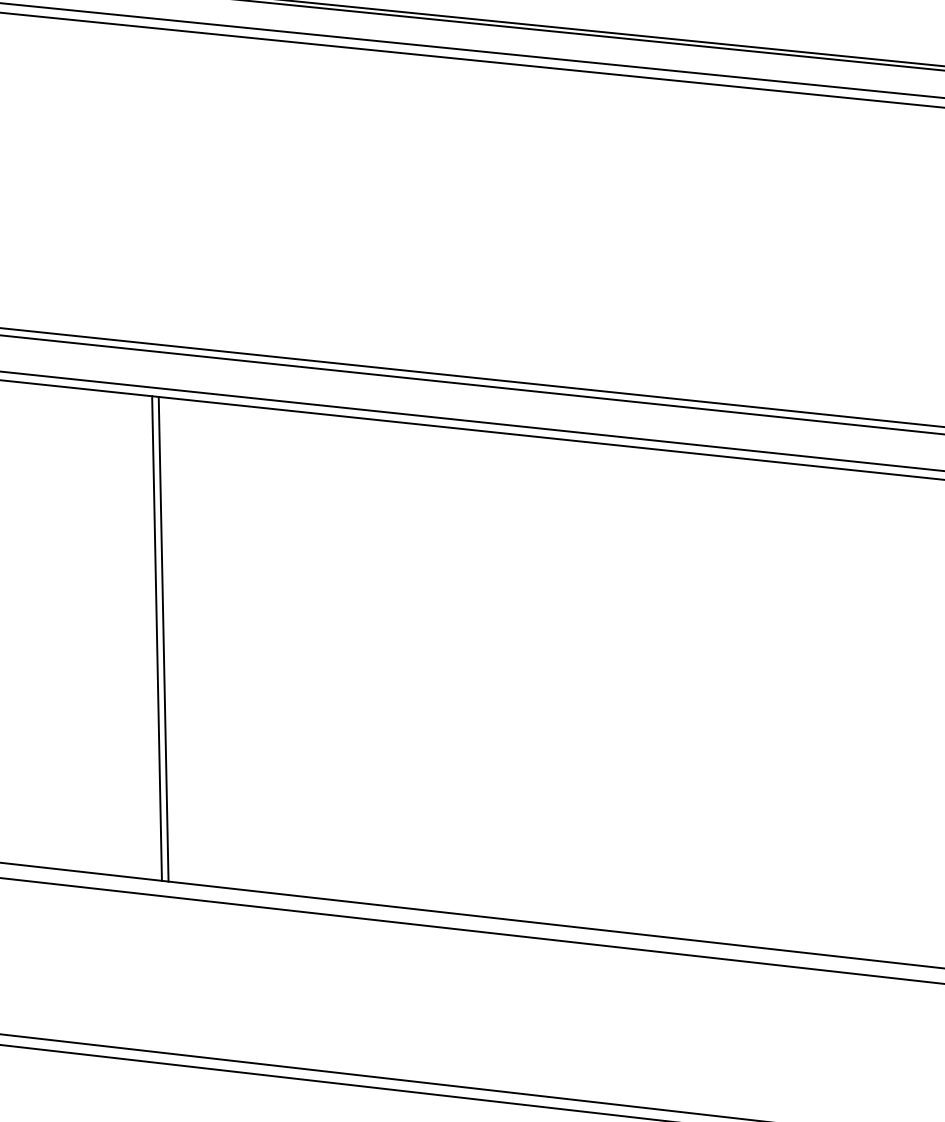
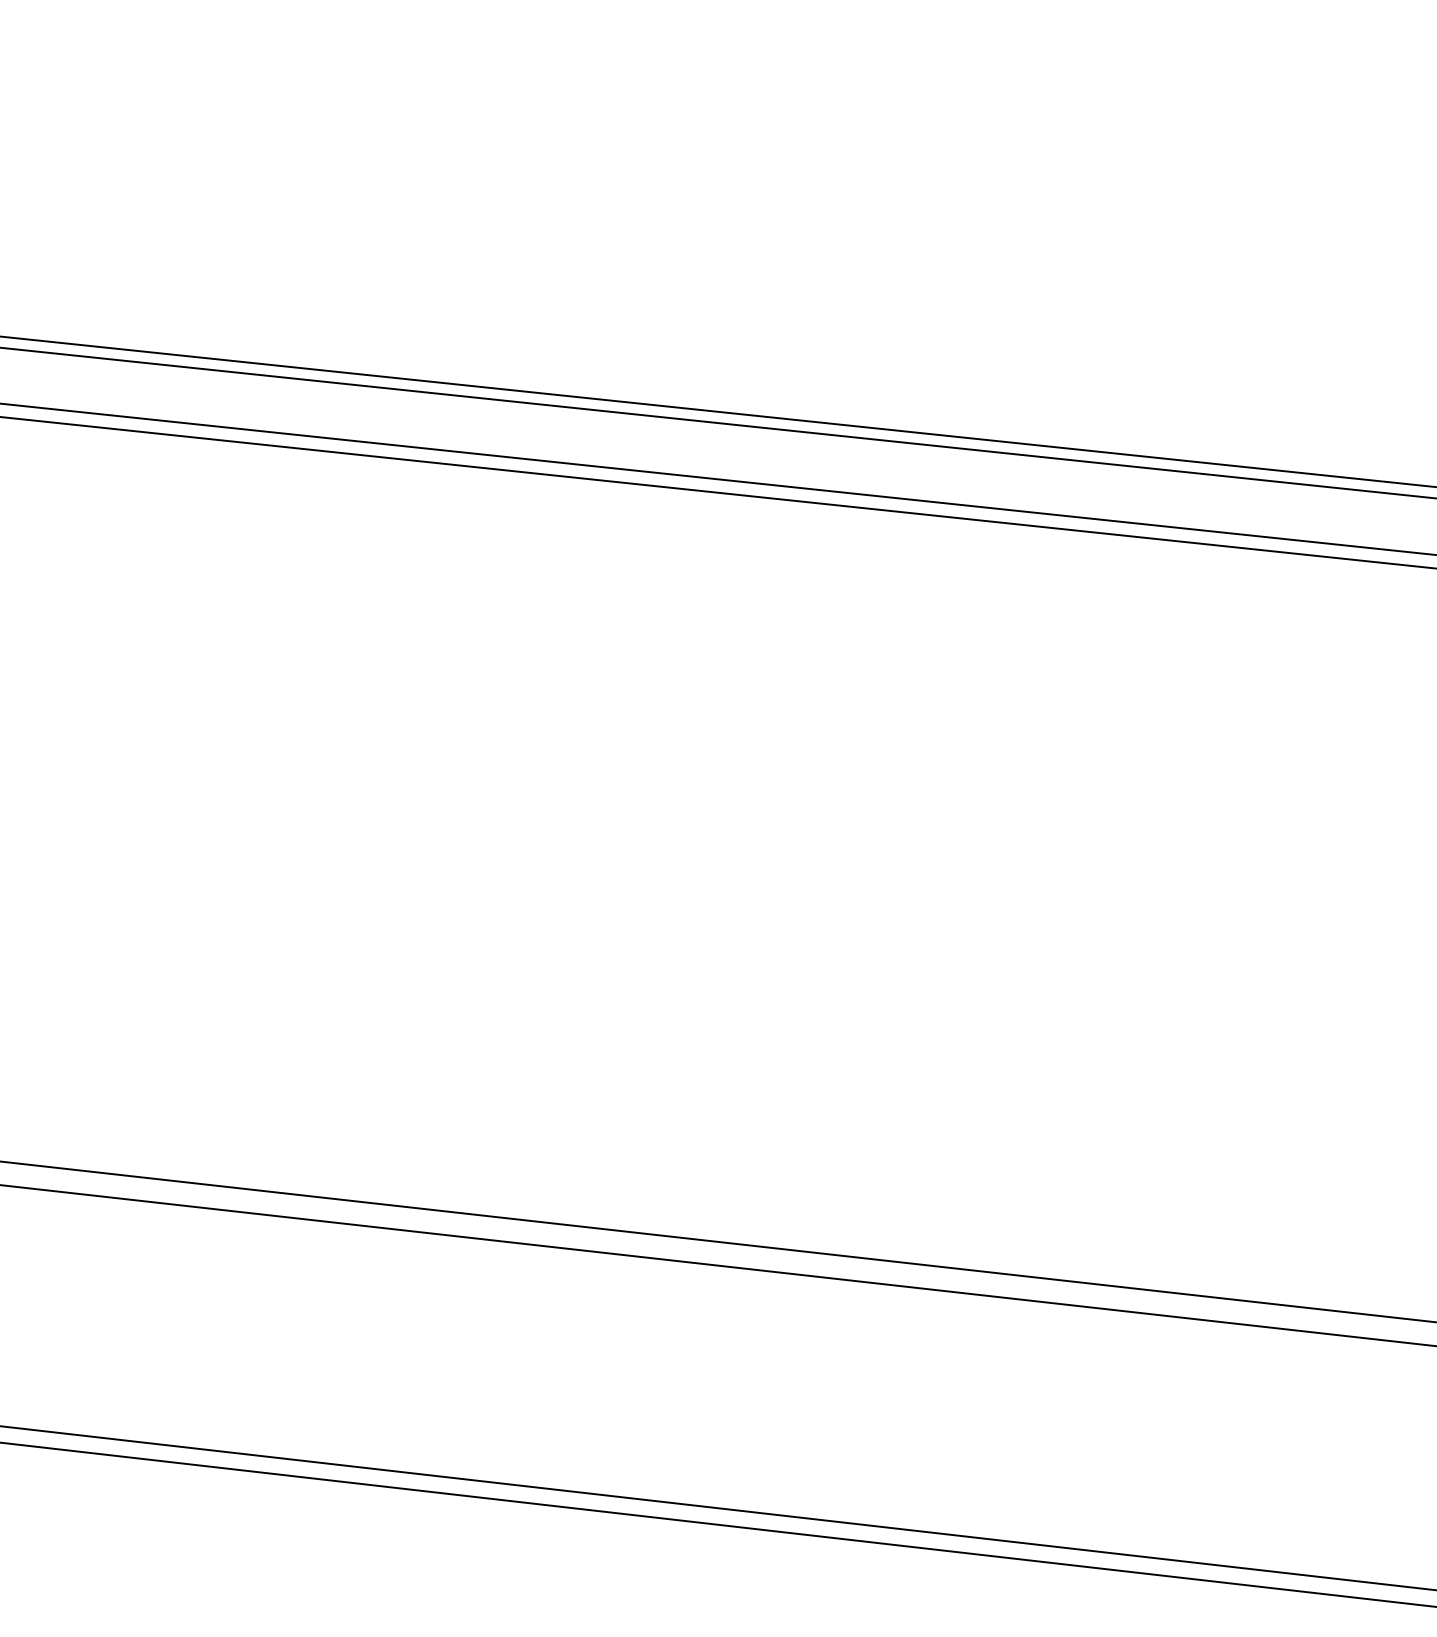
line: (156, 638) -> (135, 803), removed
line: (163, 638) -> (146, 803), removed

